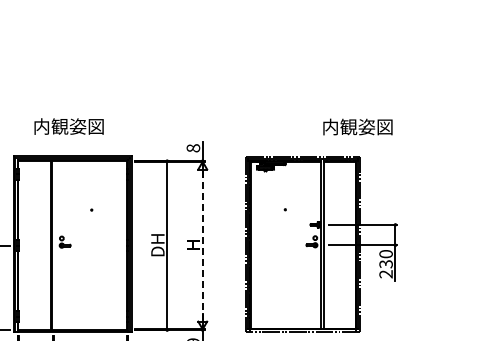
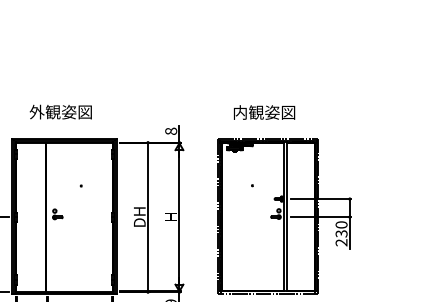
text: (41, 126) -> (36, 112), 内観姿図 -> 外観姿図
text: (357, 126) -> (264, 112), moved
line: (202, 245) -> (179, 217), dashed -> solid

